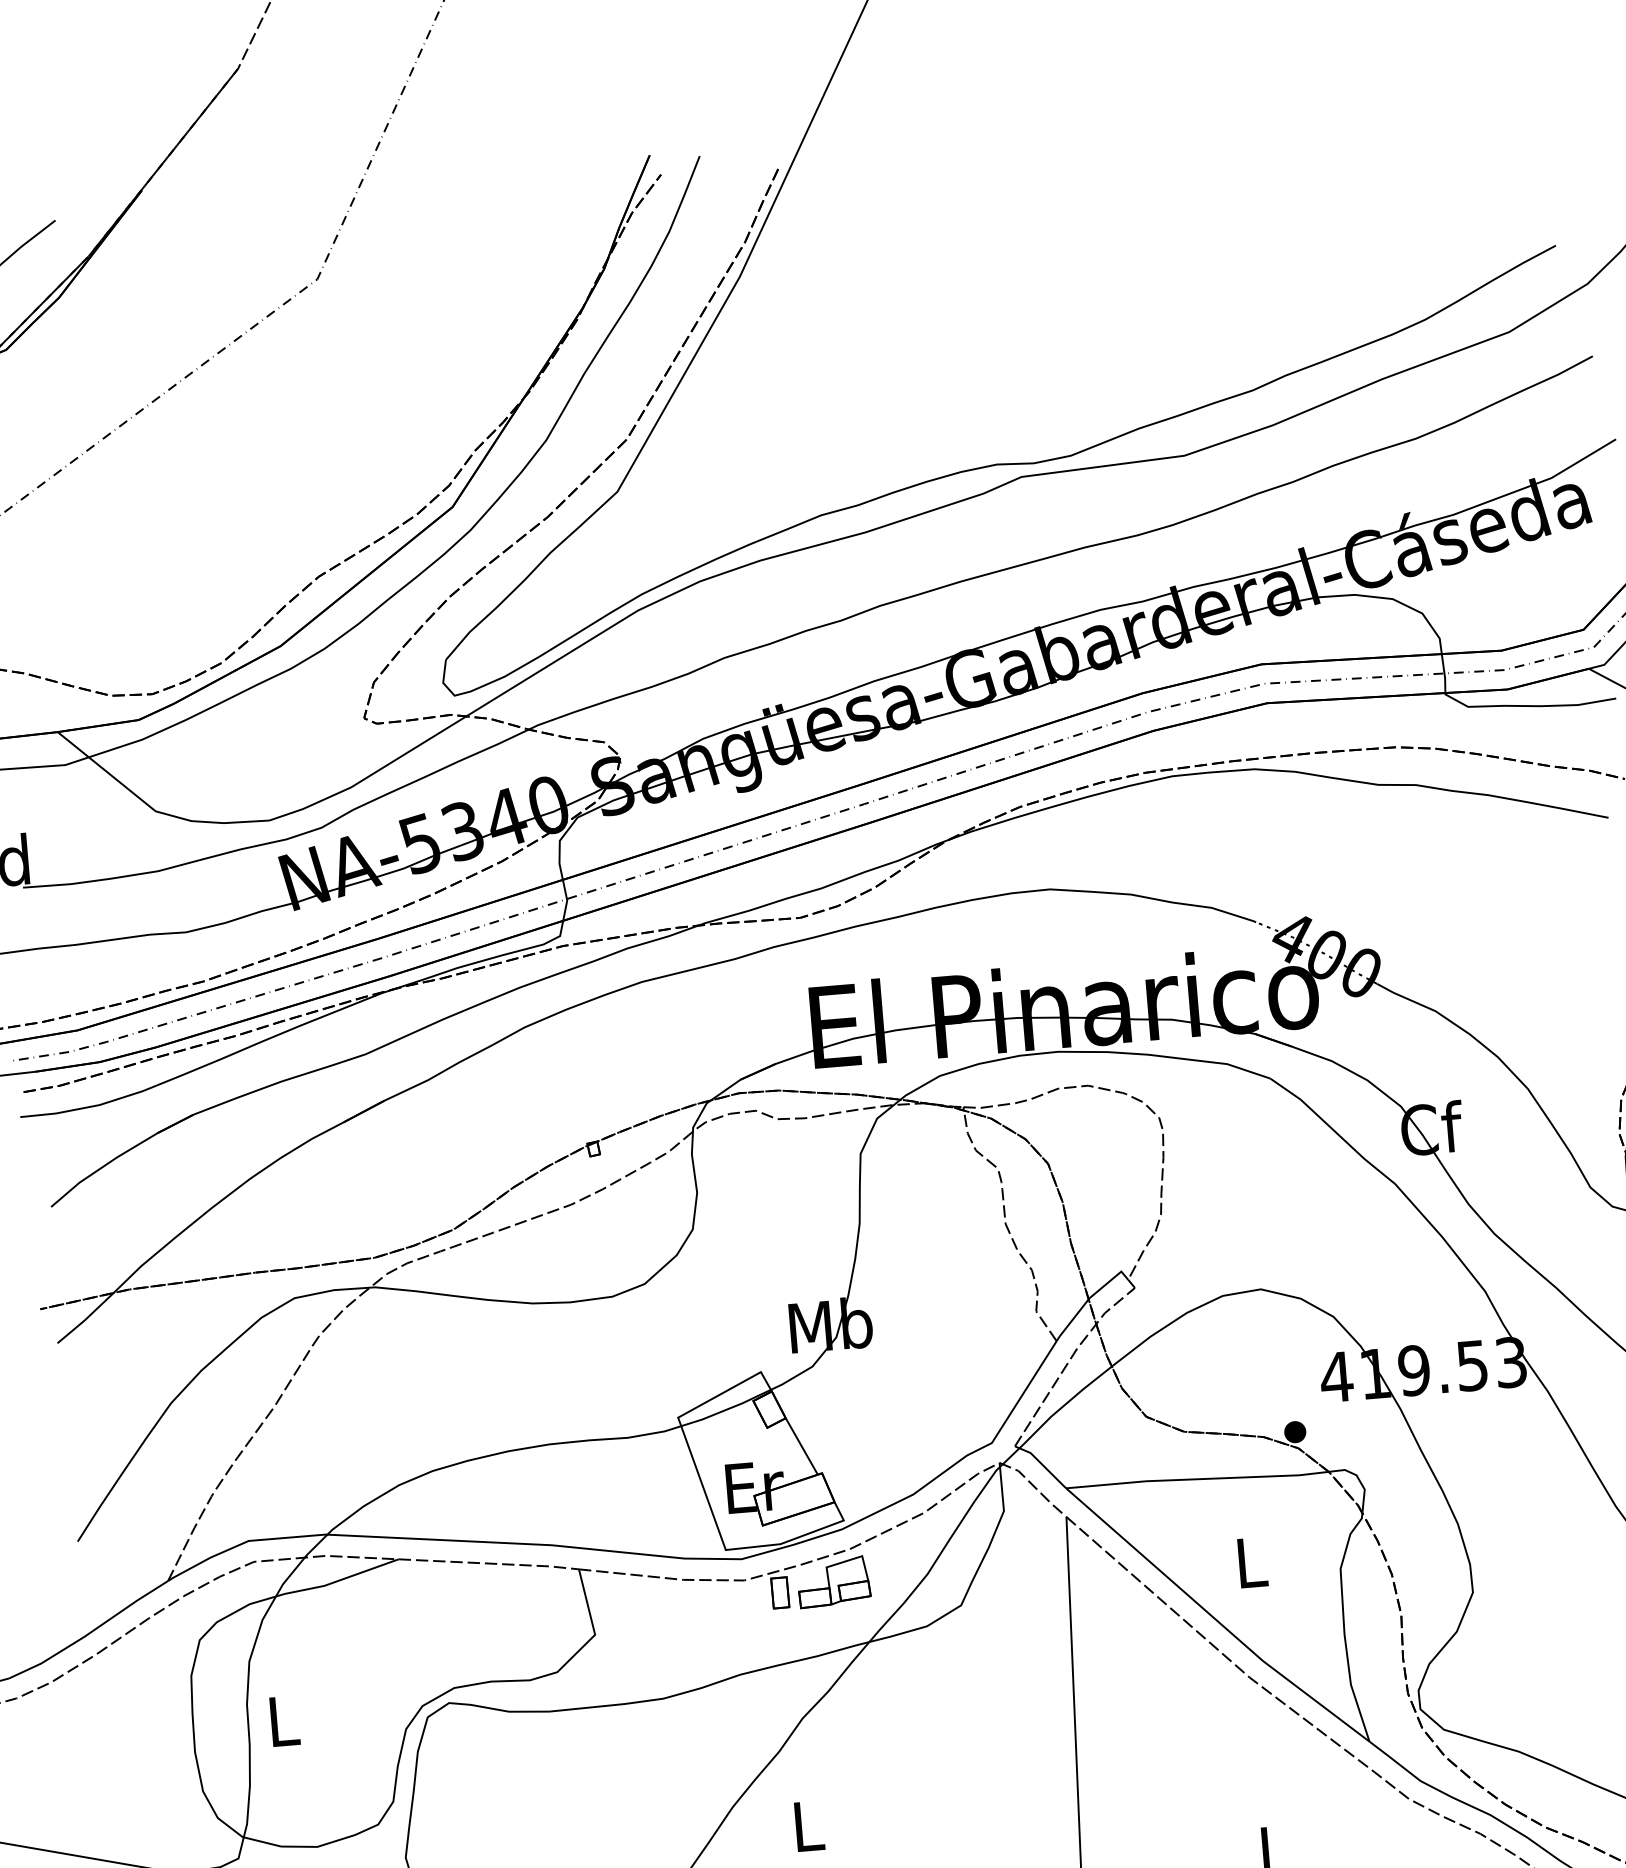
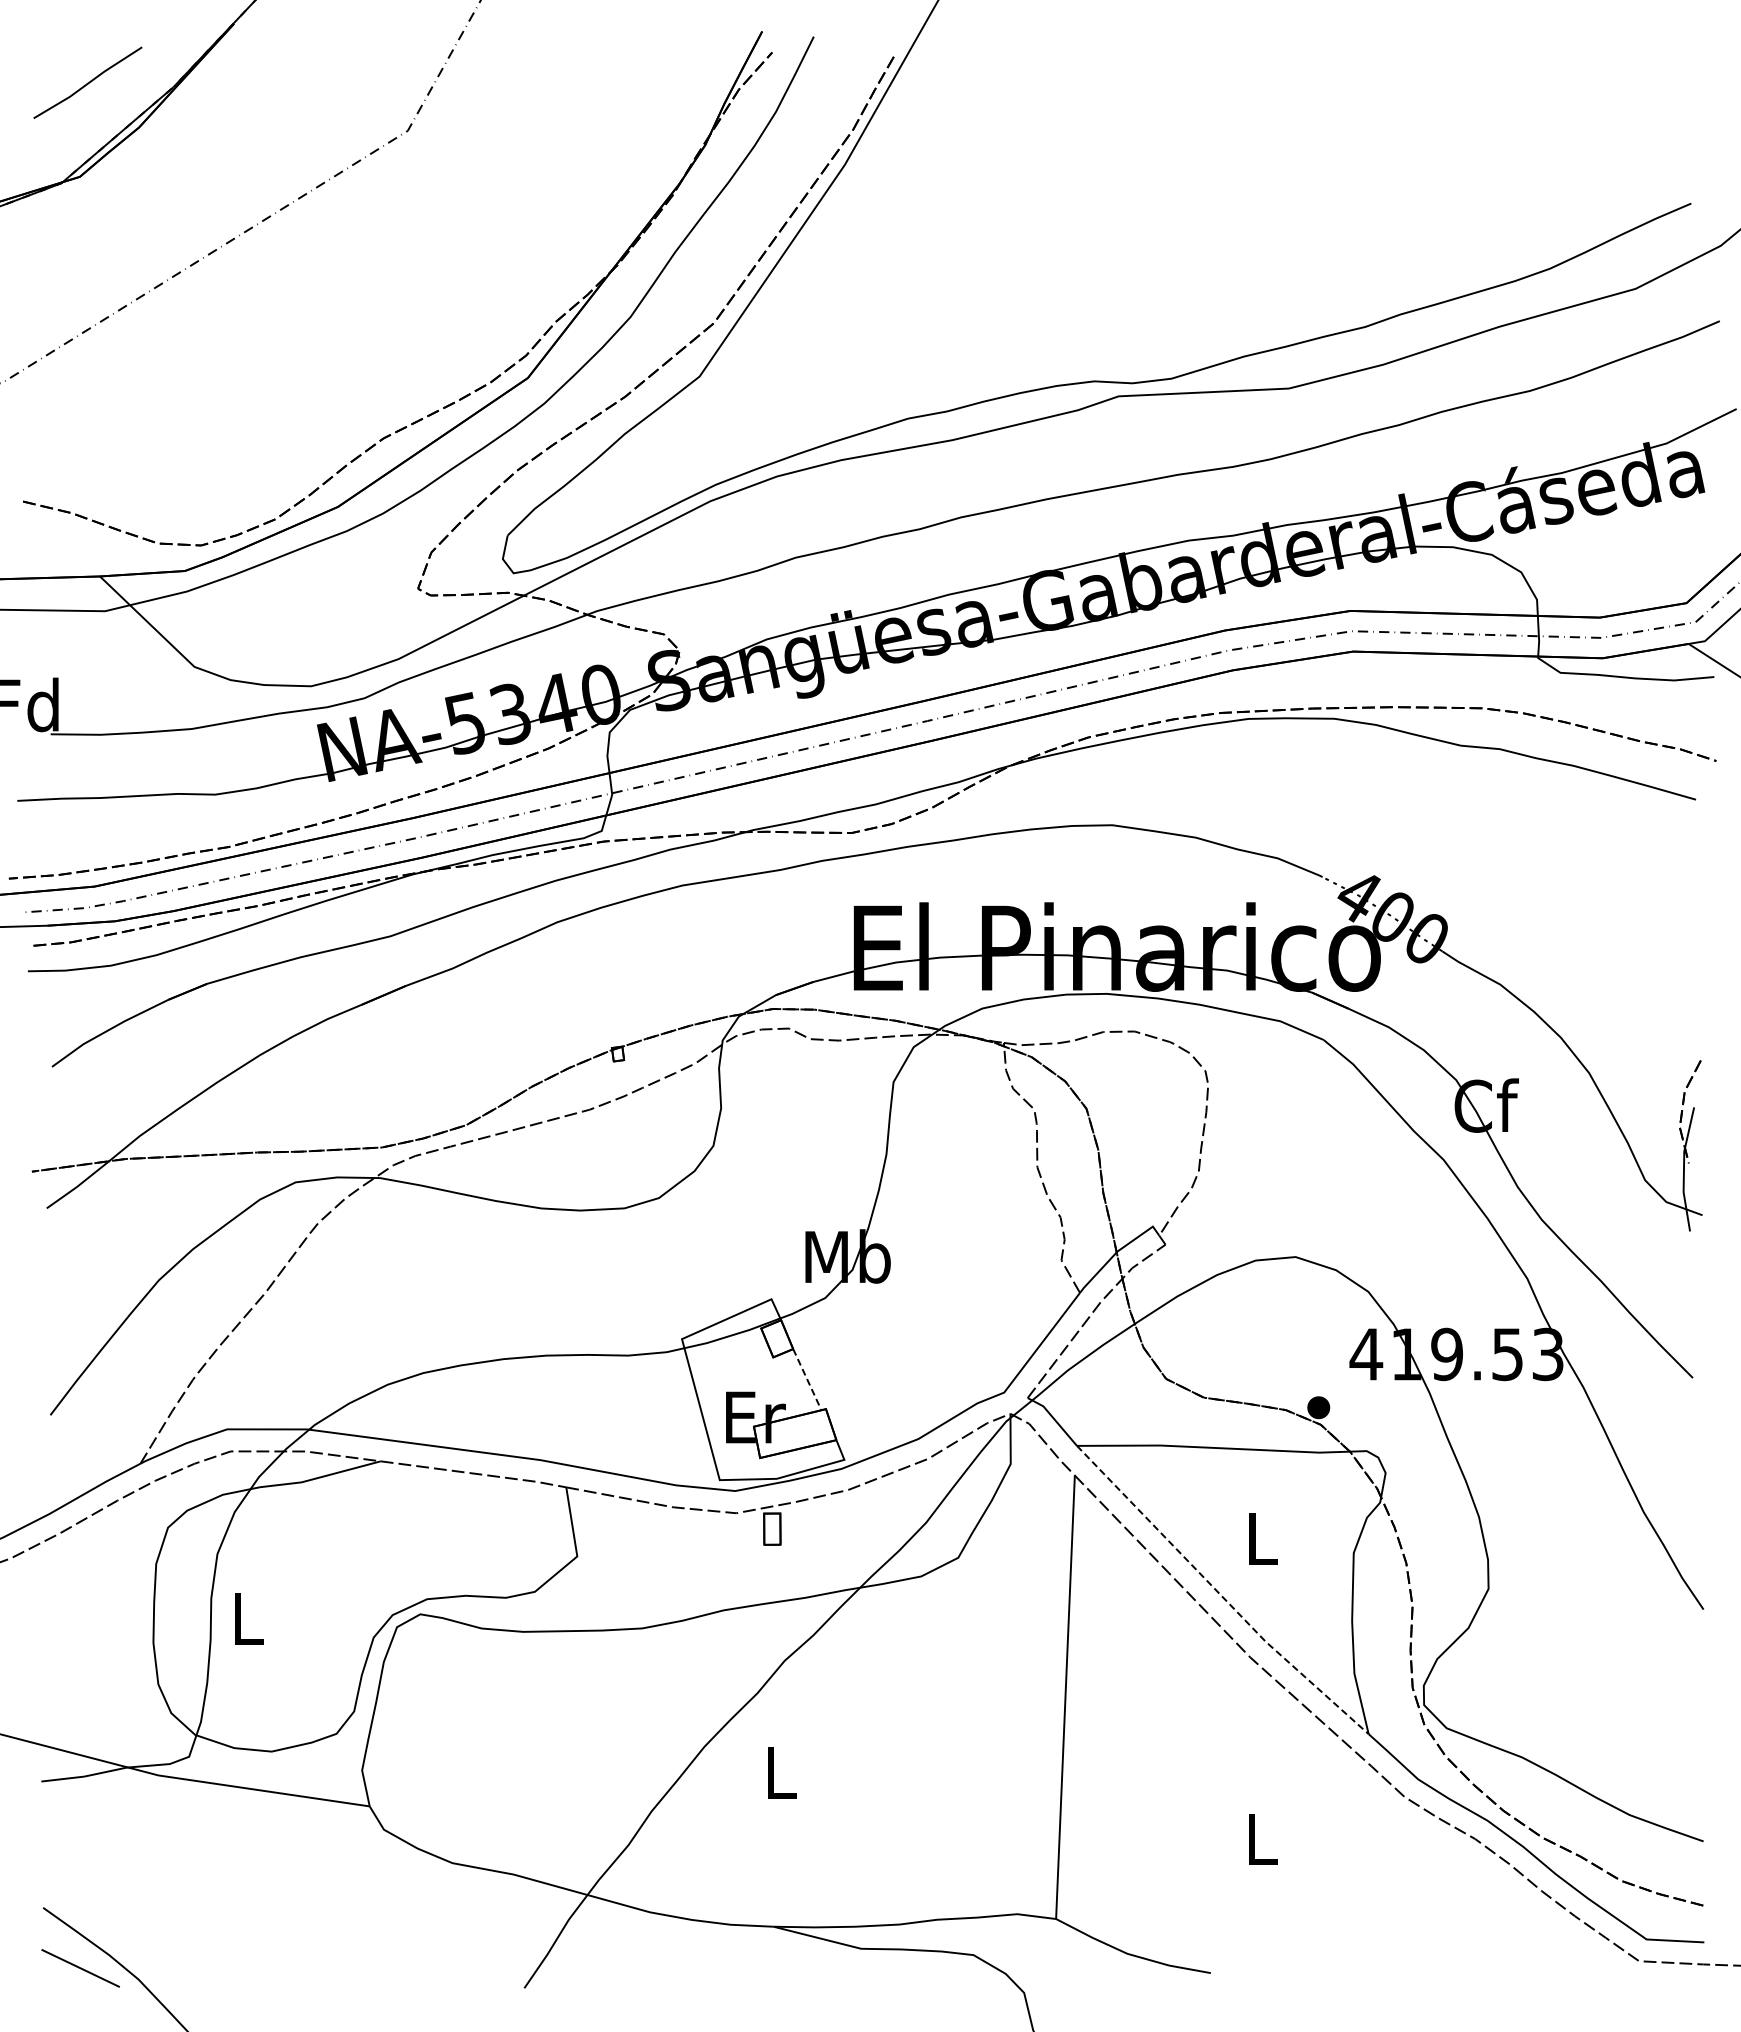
line: (801, 1446) -> (807, 1379), solid -> dashed
part: (833, 1581) -> (828, 1522), removed
line: (1214, 1619) -> (1219, 1594), solid -> dashed

